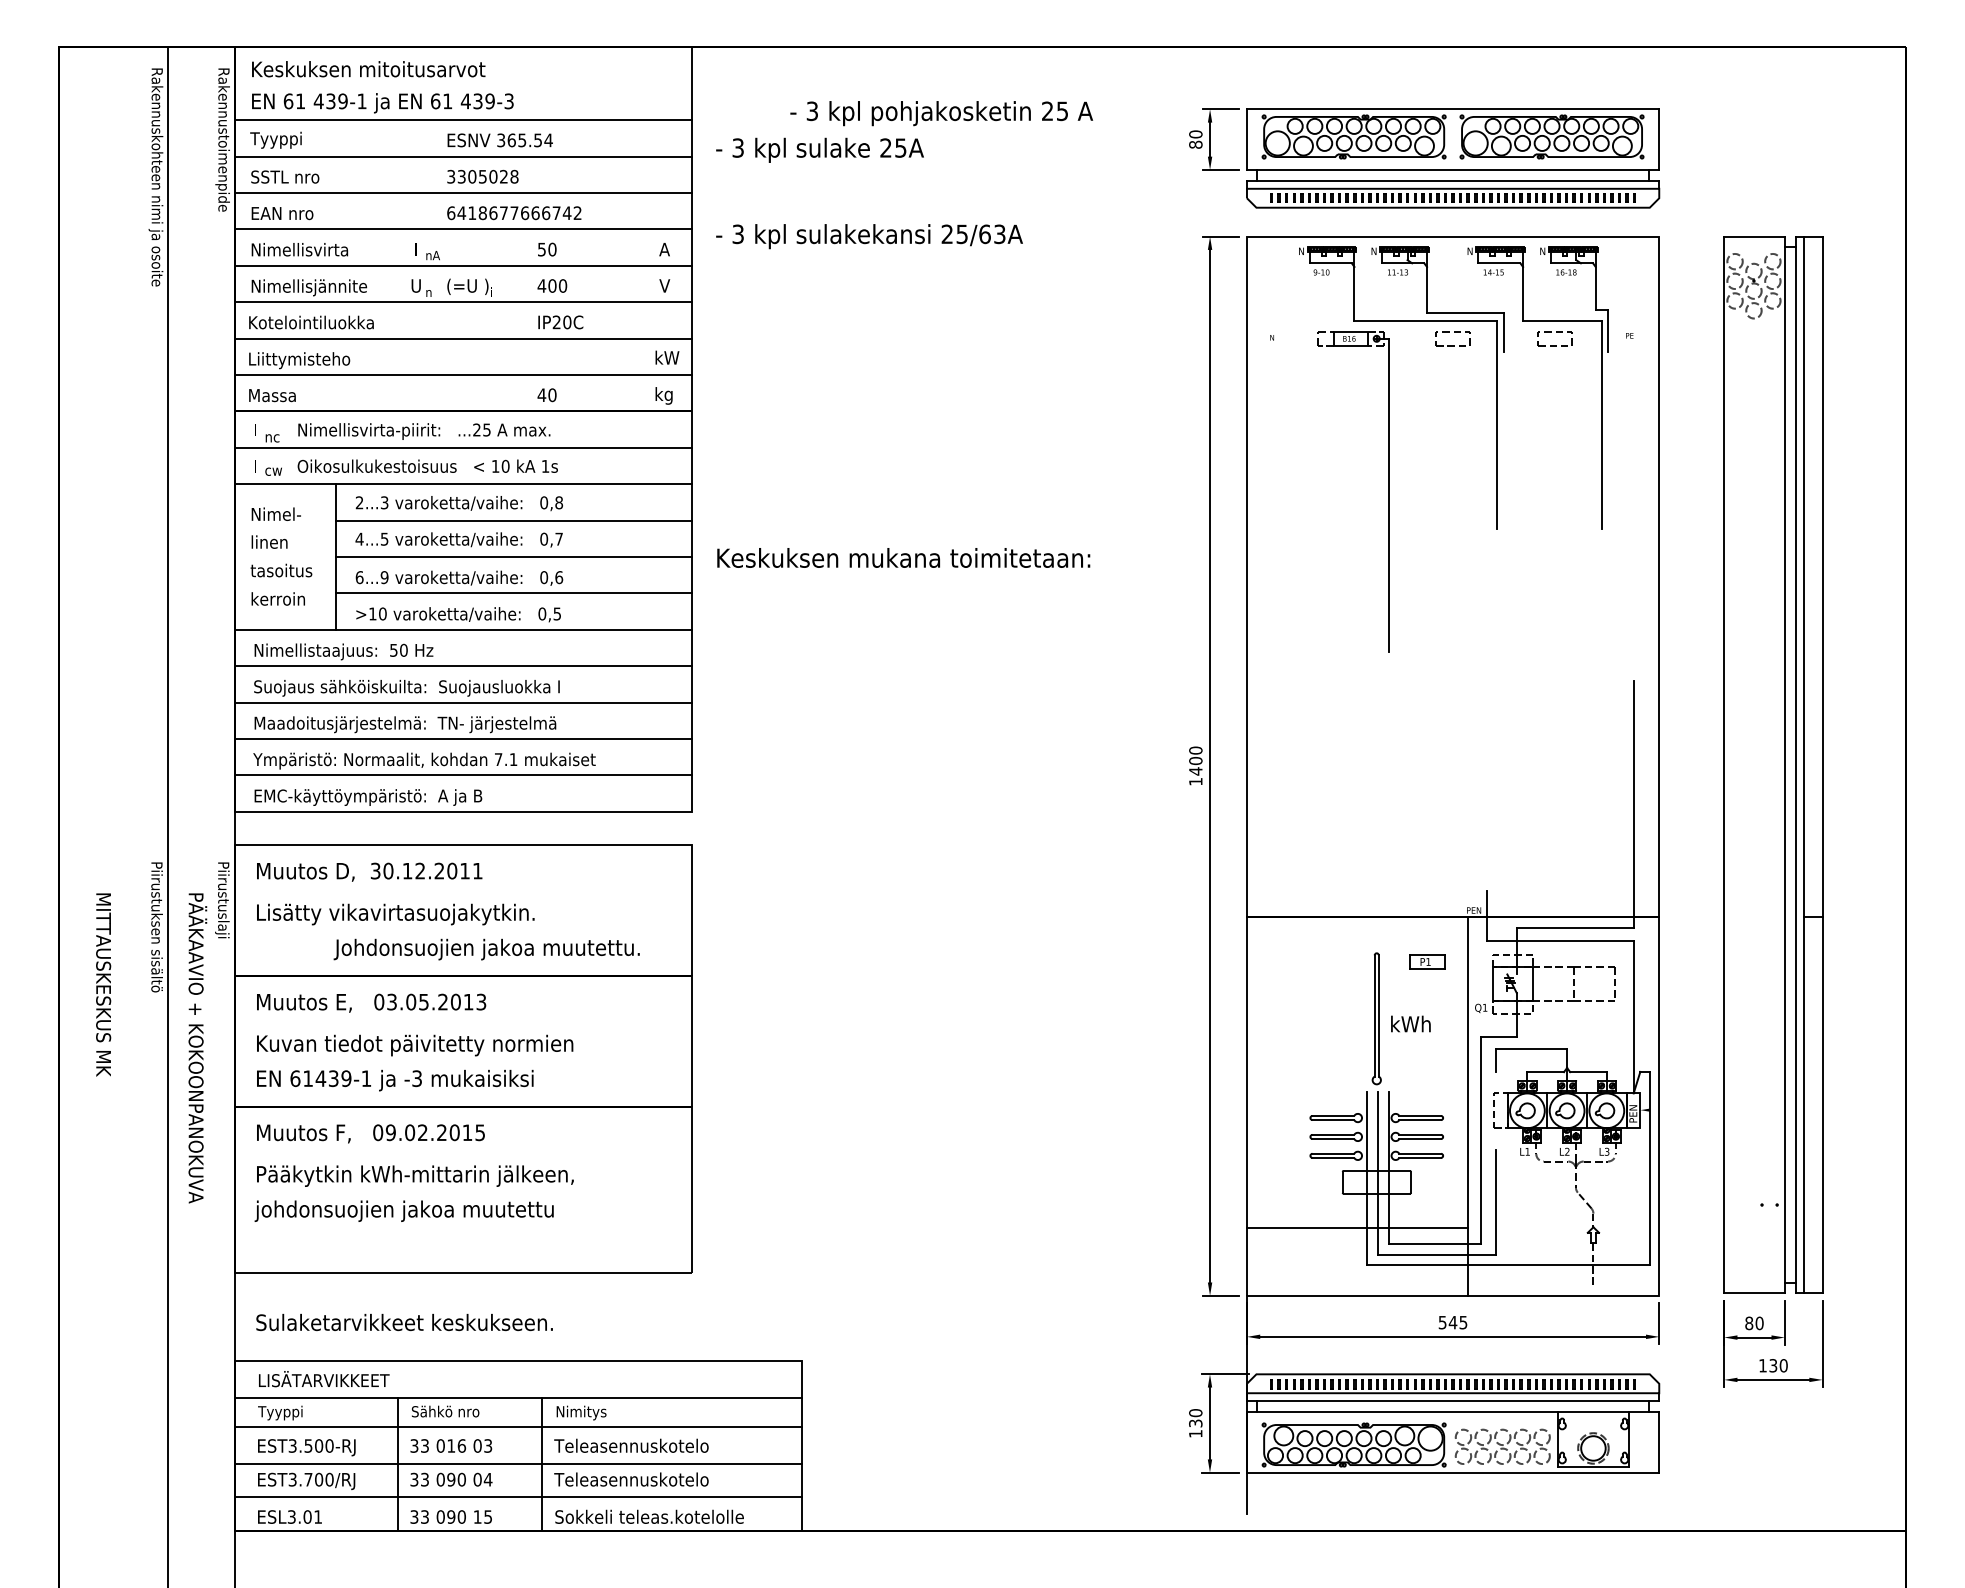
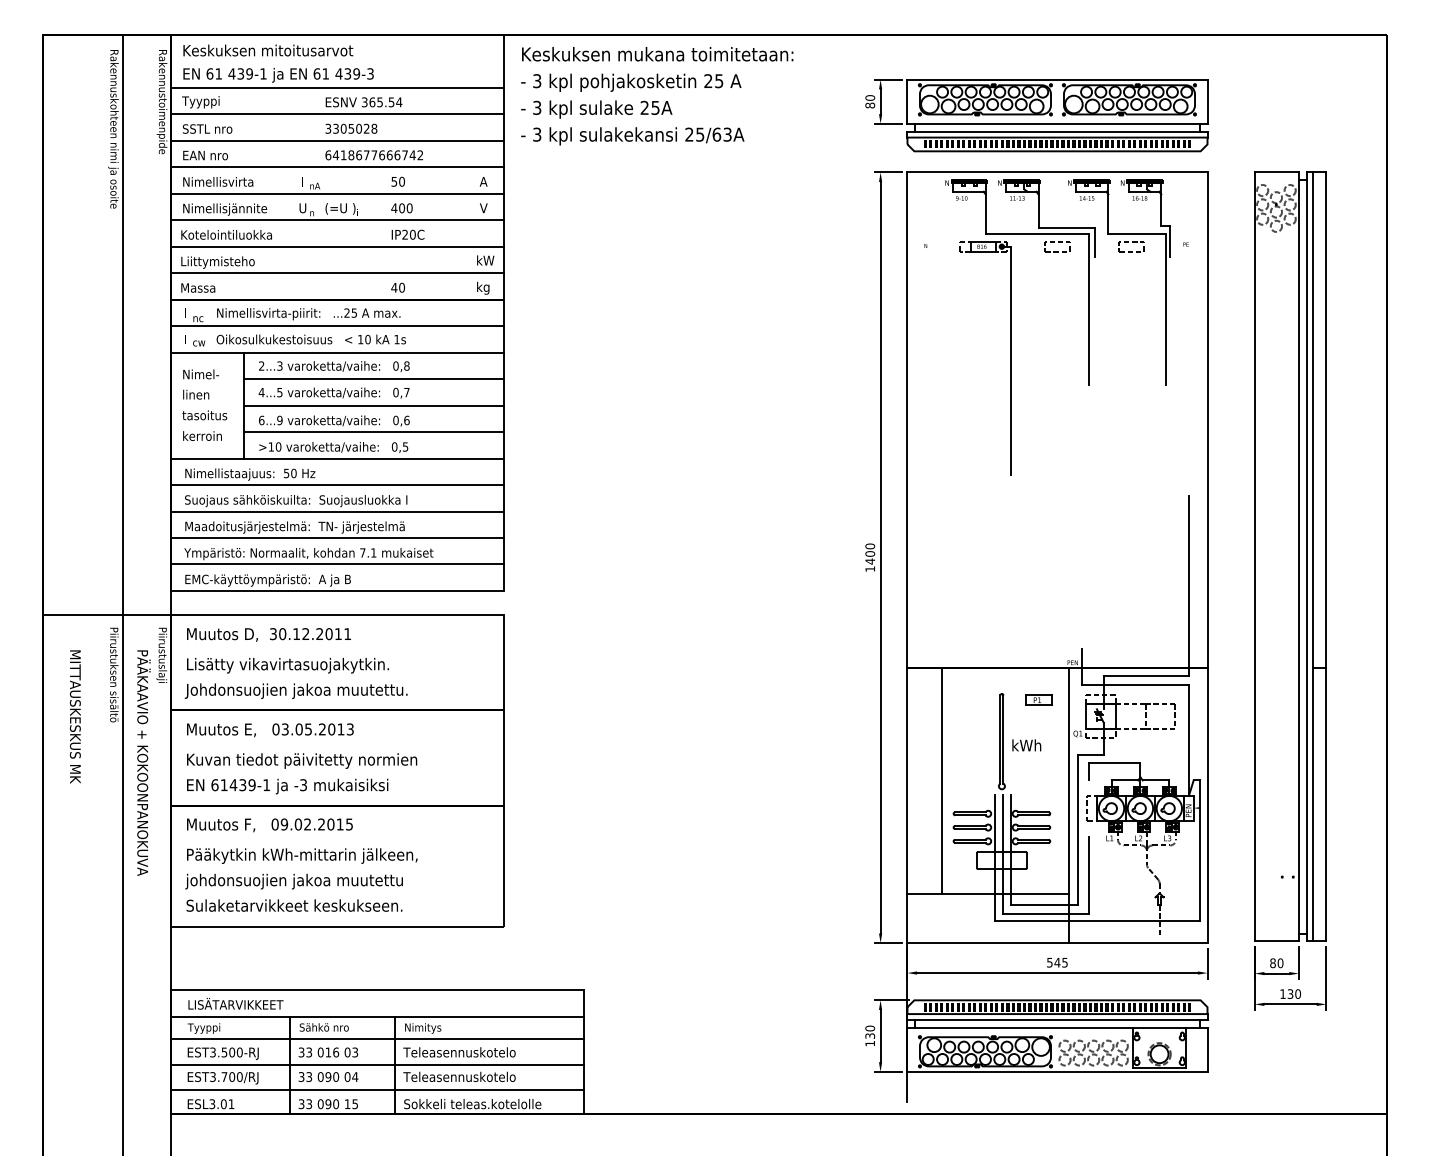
text: (941, 113) -> (631, 82), moved
text: (869, 236) -> (632, 136), moved
text: (903, 558) -> (657, 54), moved
line: (146, 844) -> (106, 614), added
text: (485, 948) -> (295, 690), moved
line: (1293, 1072) -> (941, 780), added
text: (404, 1322) -> (294, 905), moved

